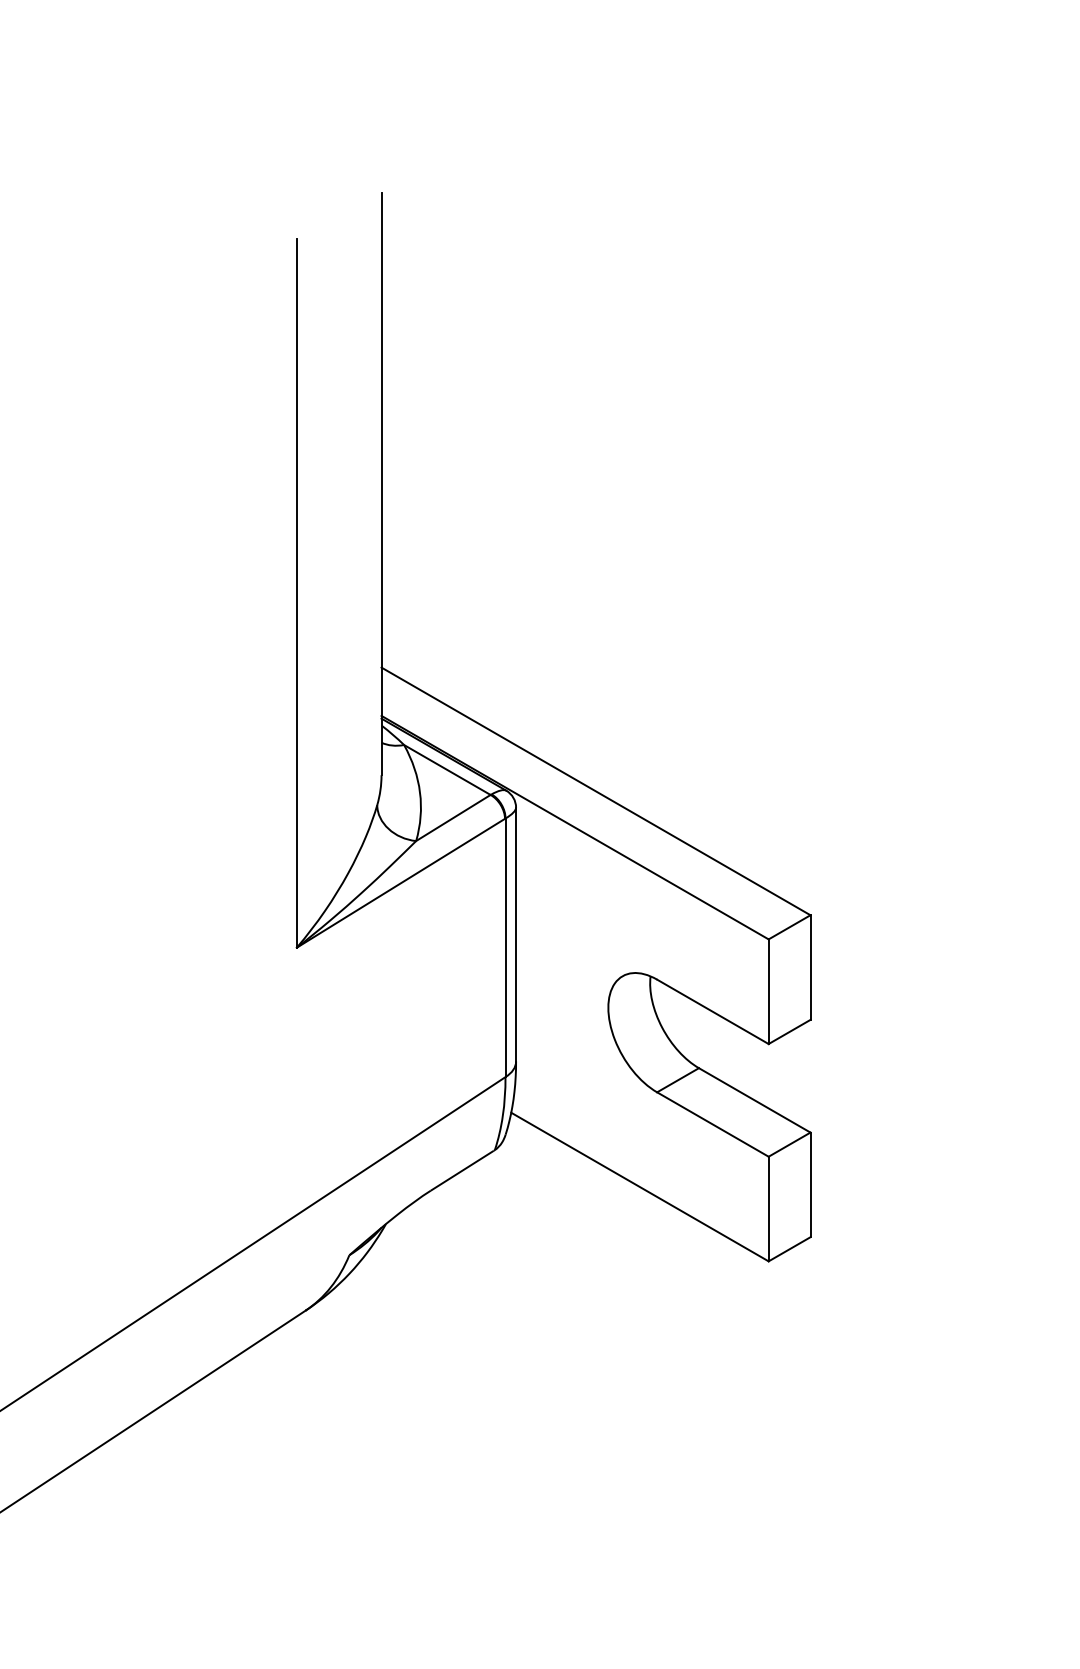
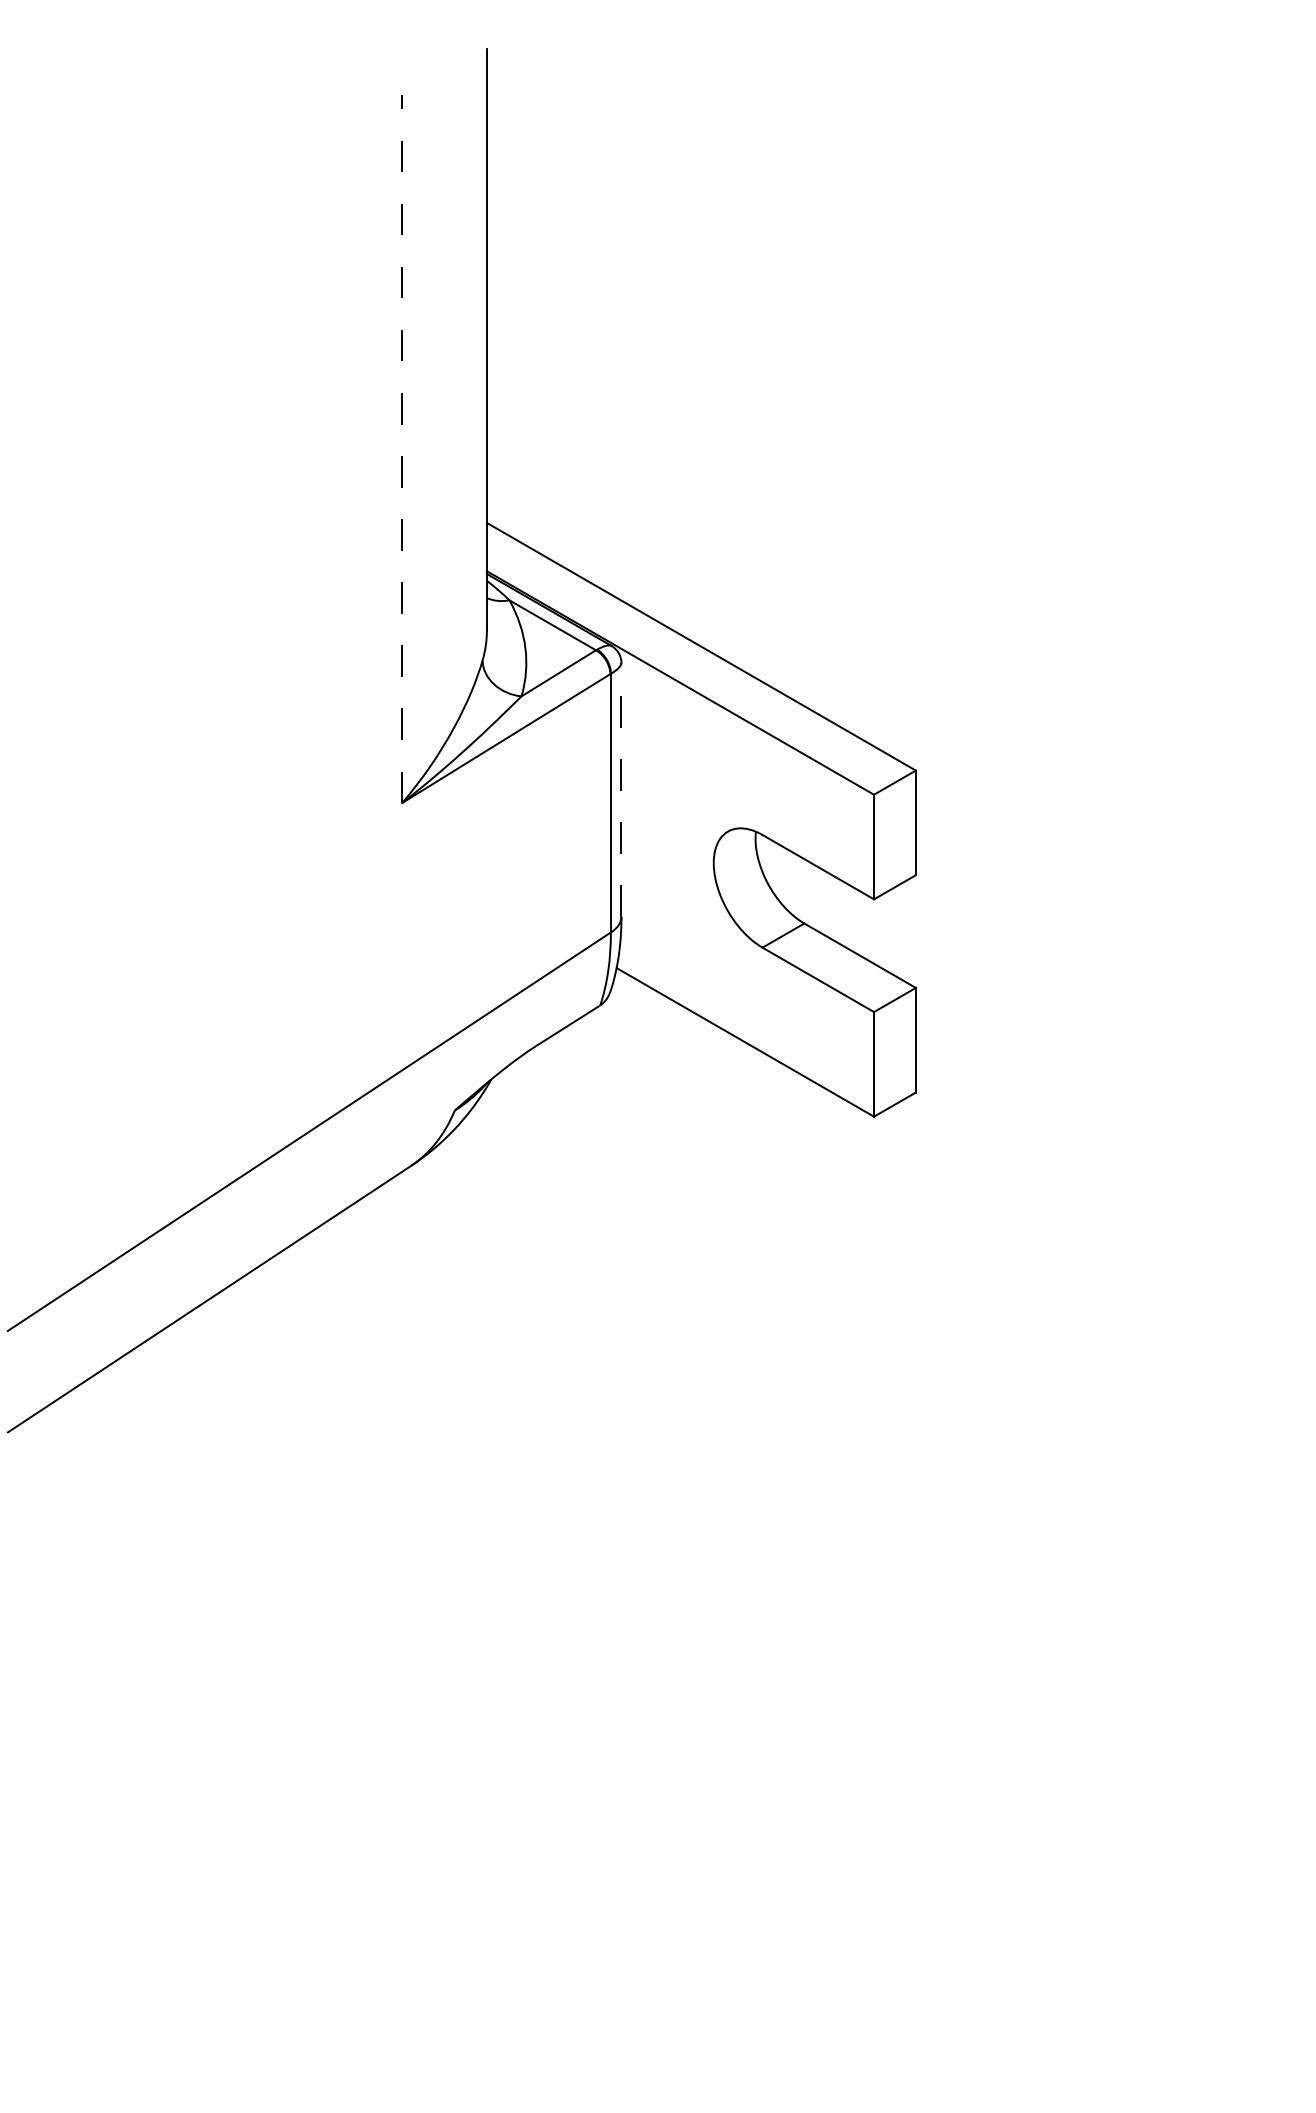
line: (297, 593) -> (402, 448), solid -> dashed
line: (516, 934) -> (621, 789), solid -> dashed

